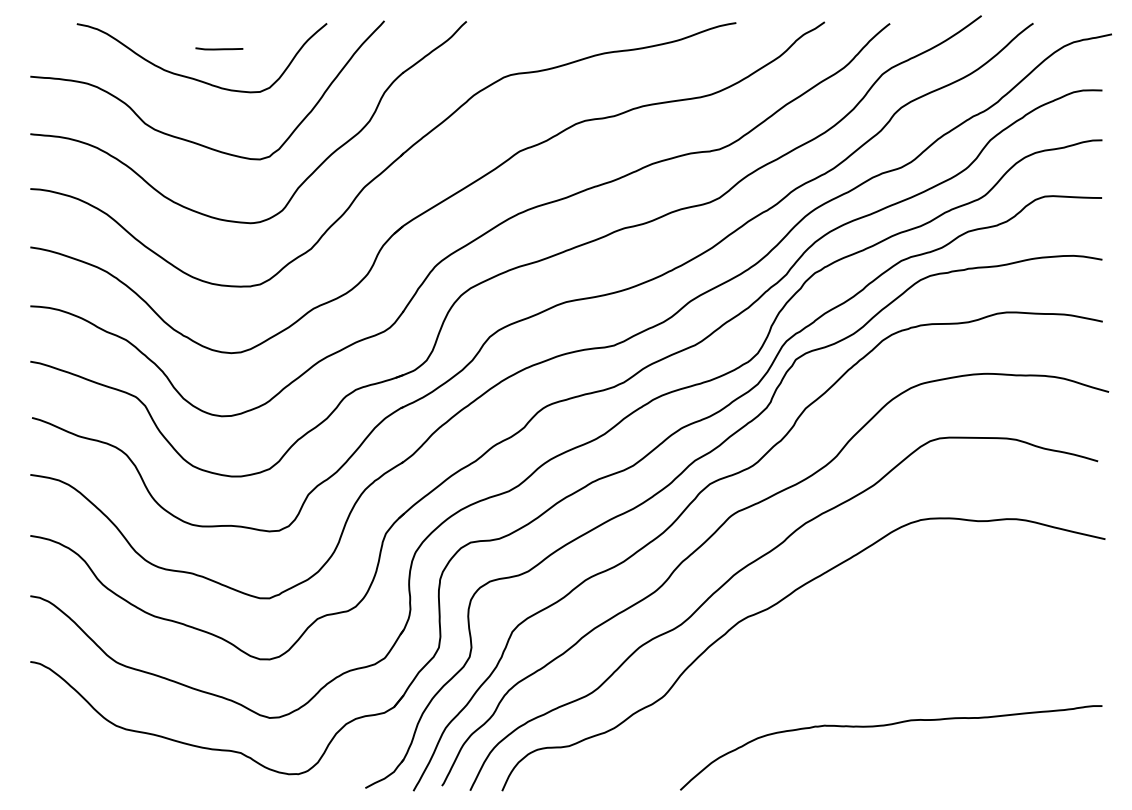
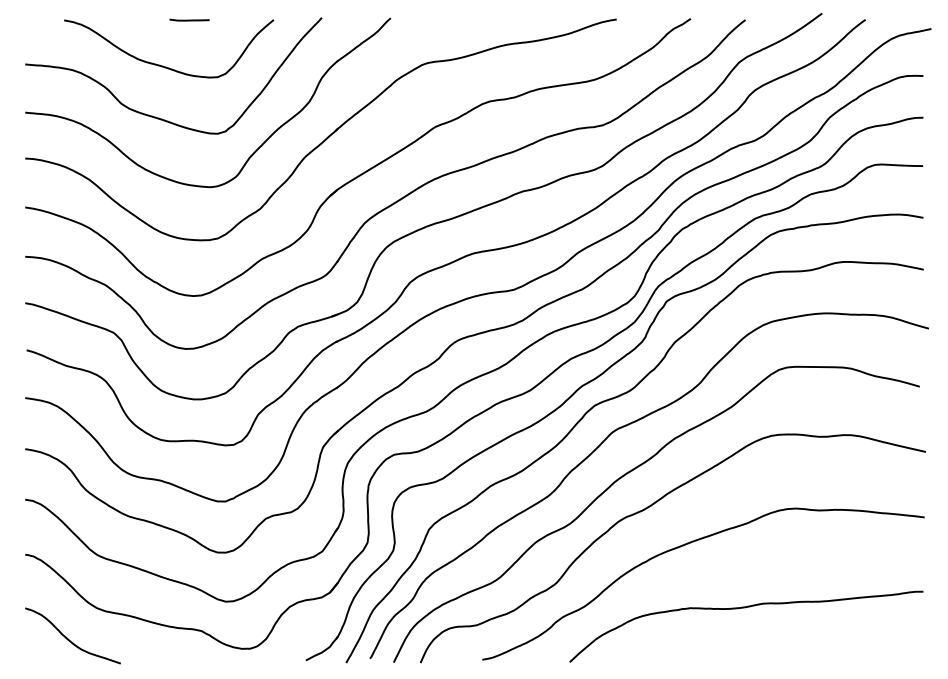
line: (219, 48) -> (189, 19), moved
curve: (825, 648) -> (691, 543), added
curve: (81, 761) -> (68, 638), added

